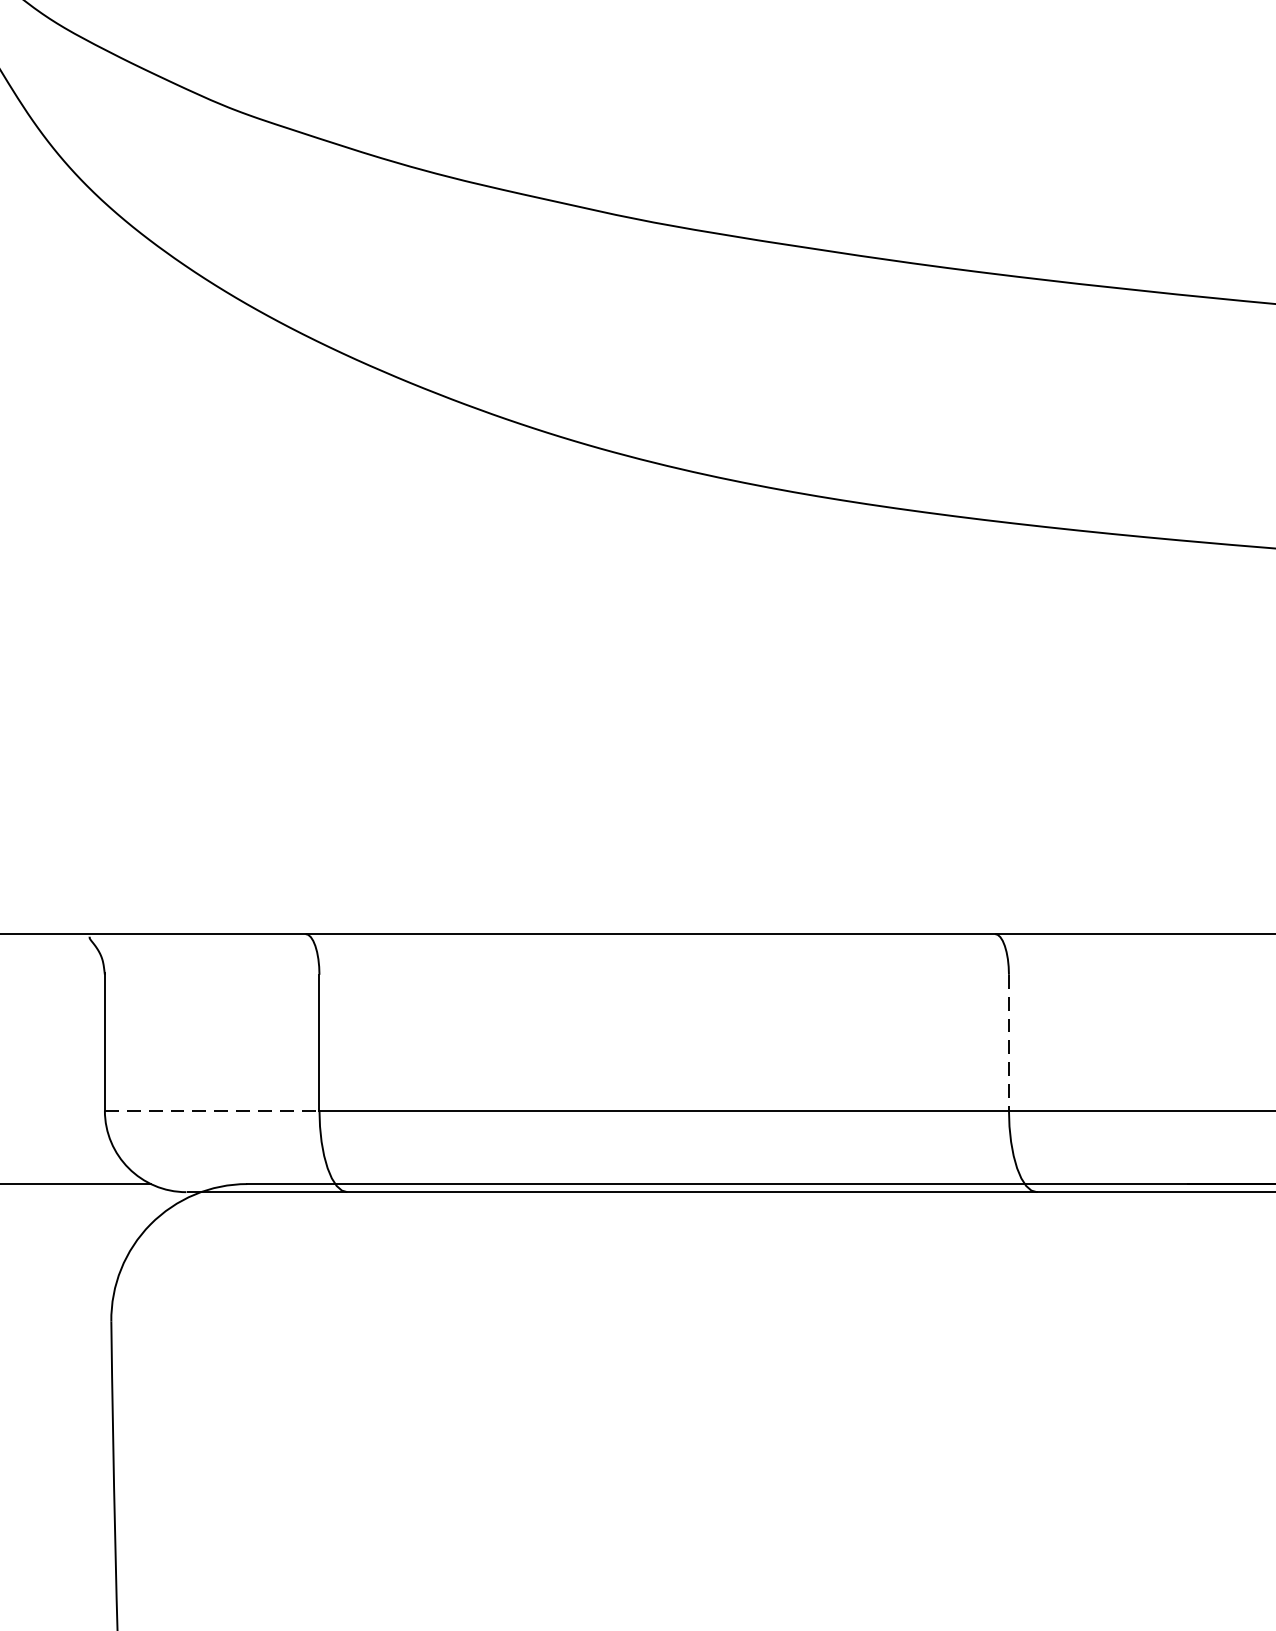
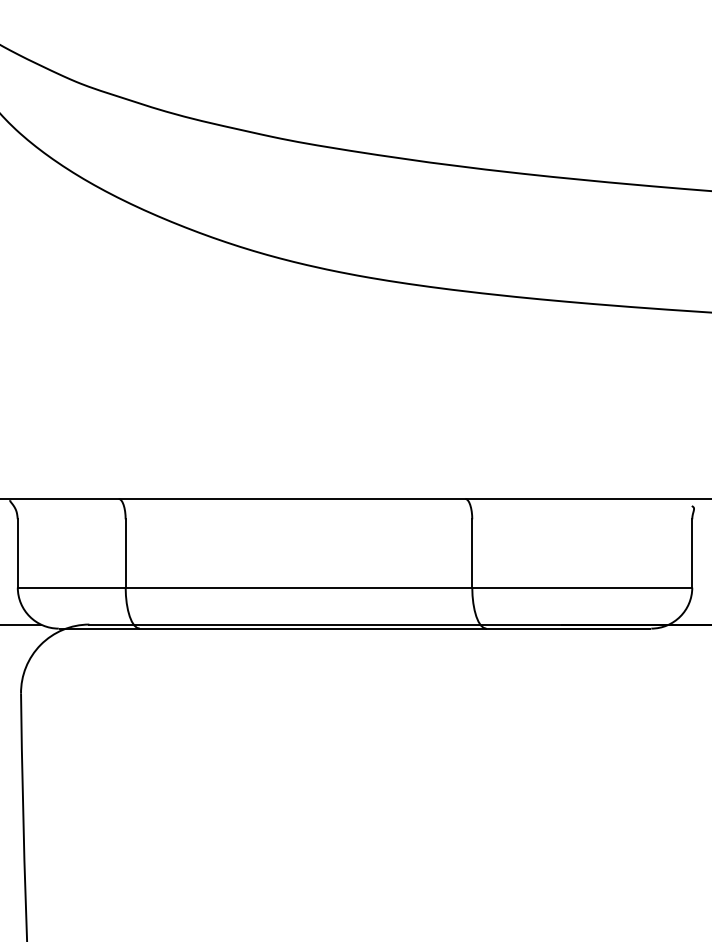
line: (1009, 1044) -> (472, 554), dashed -> solid
line: (211, 1110) -> (71, 587), dashed -> solid

